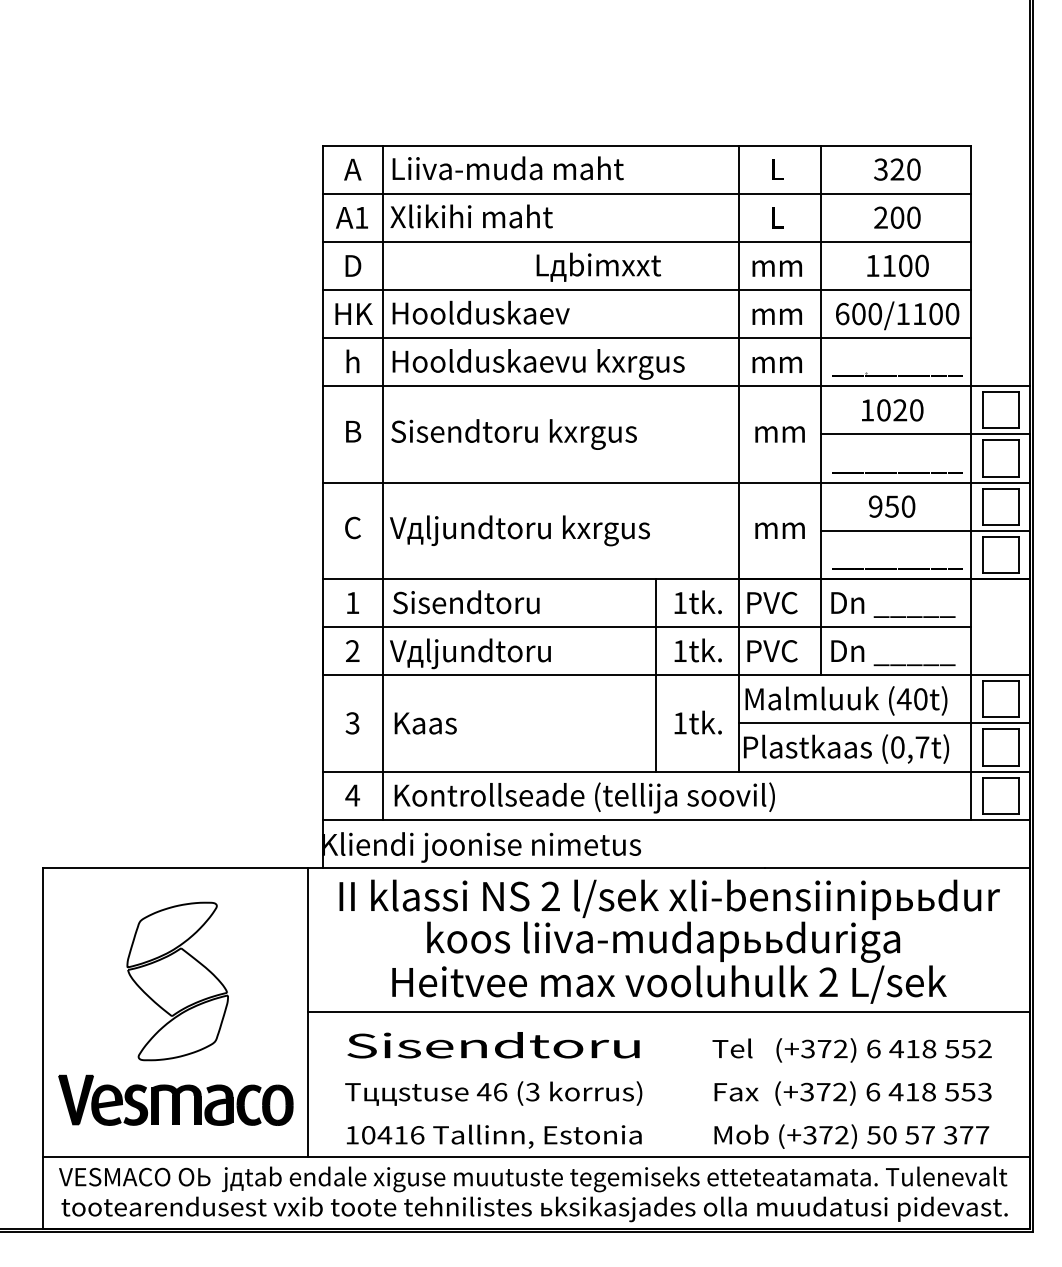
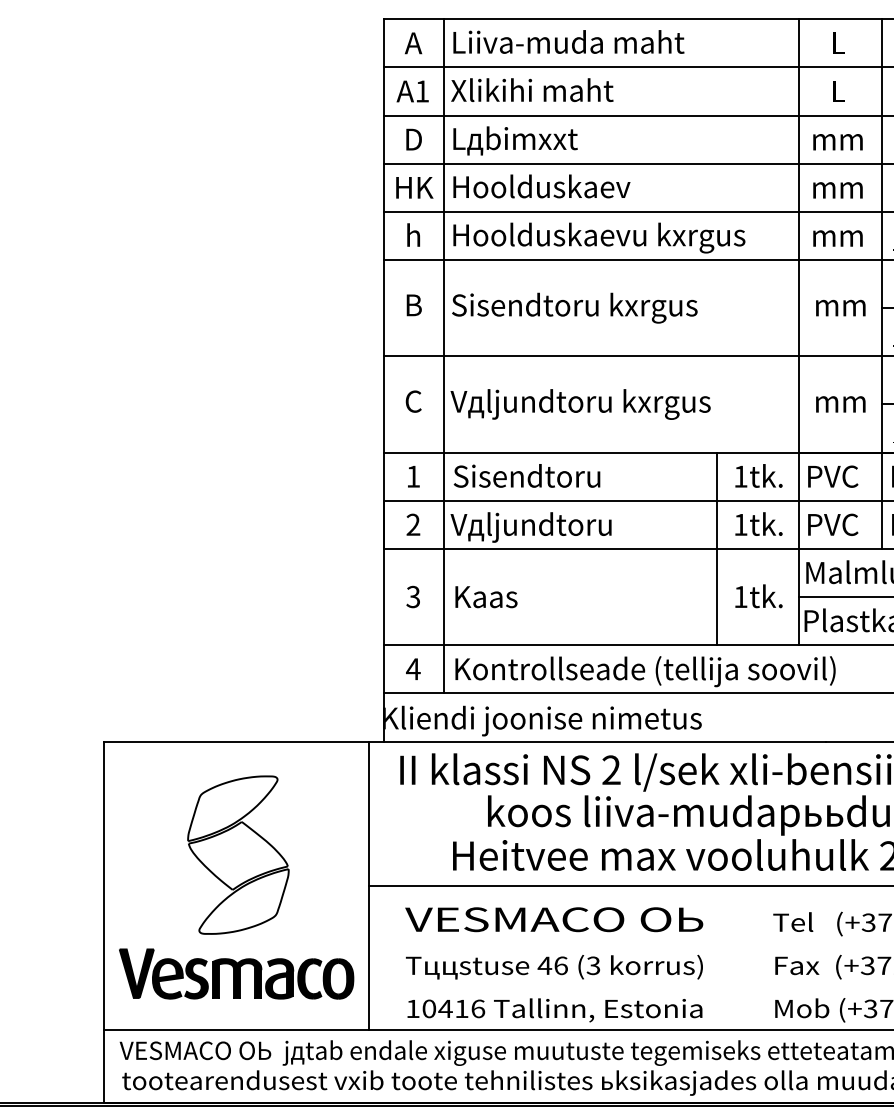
text: (598, 266) -> (515, 140), moved
text: (493, 1045) -> (554, 919), Sisendtoru -> VESMACO OЬ

